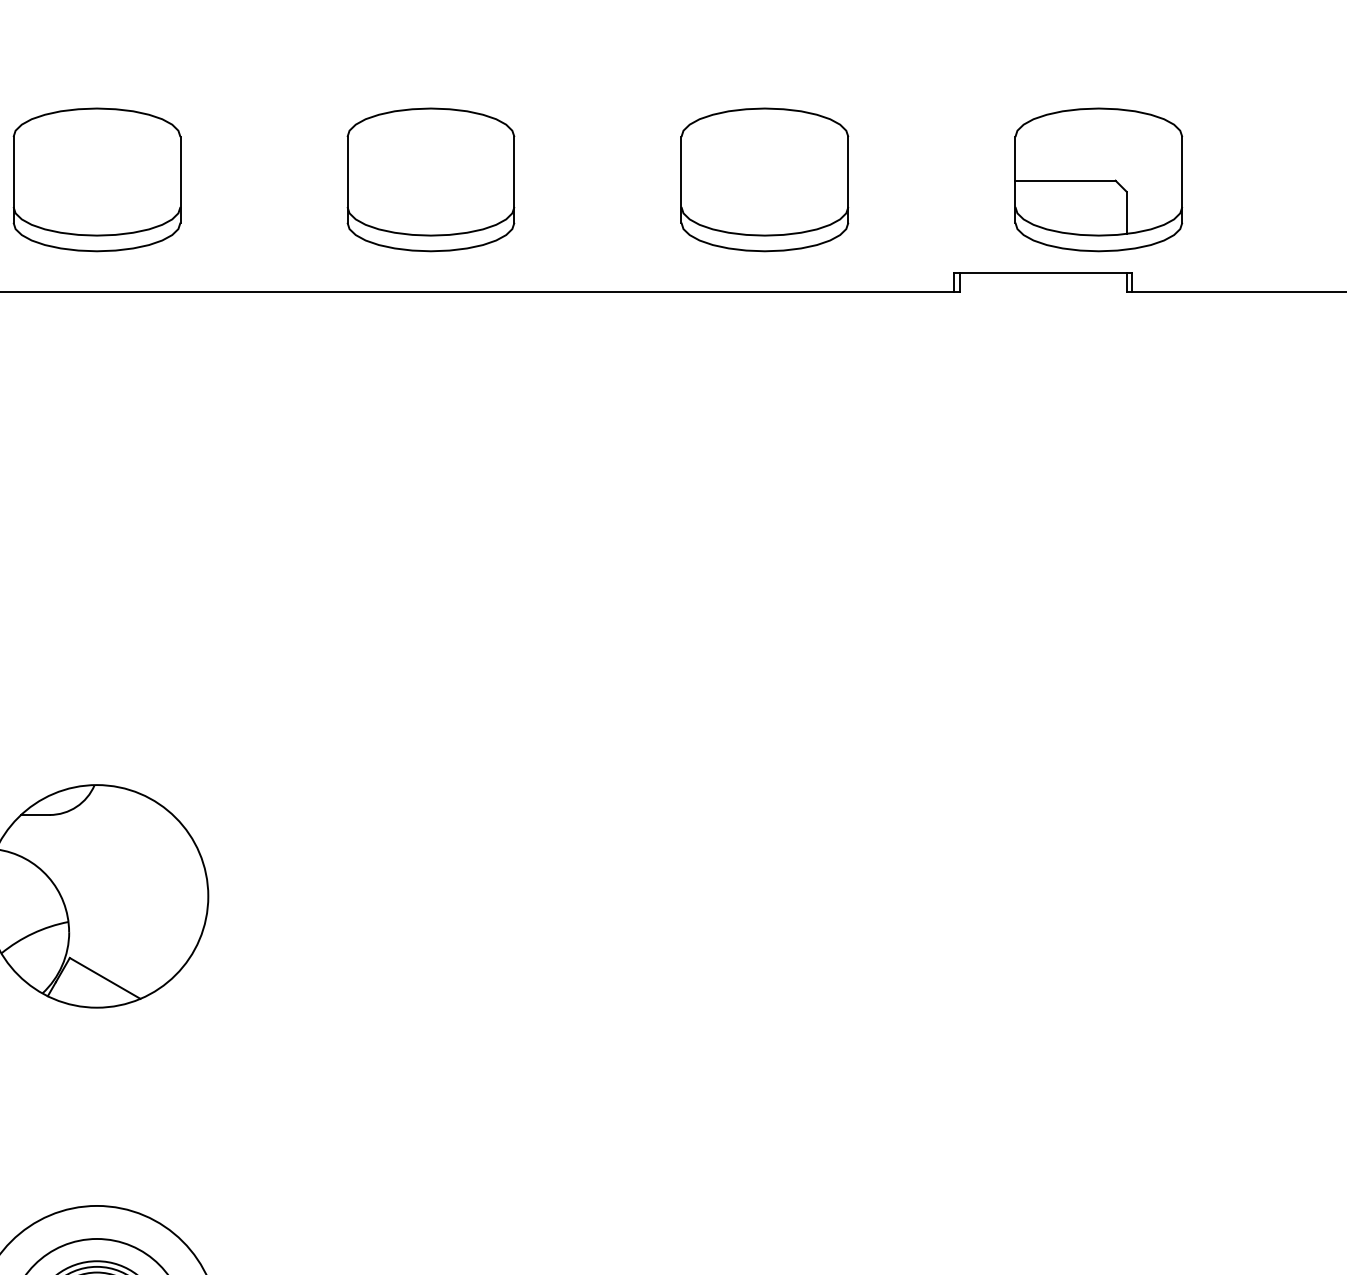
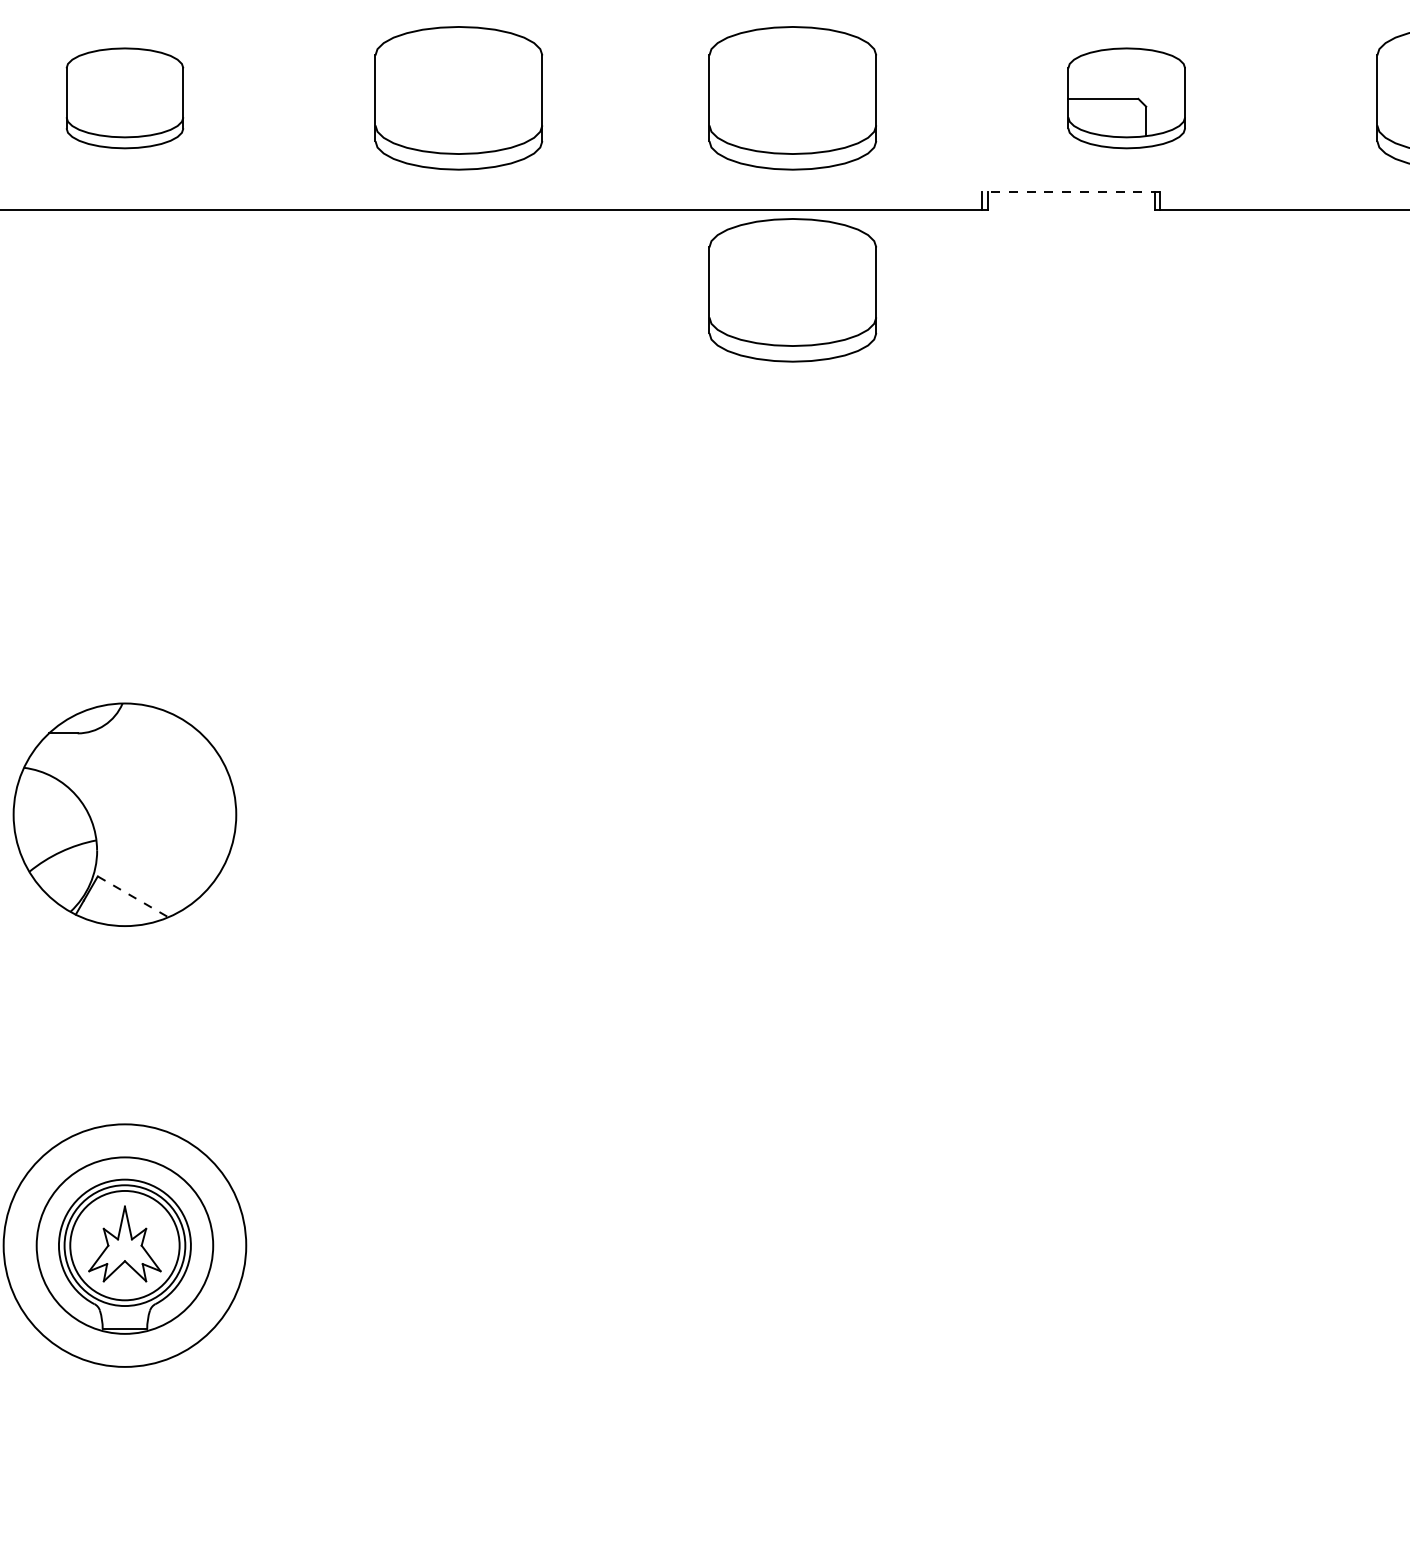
part: (96, 180) -> (124, 98), size x0.7
part: (1098, 180) -> (1126, 98), size x0.7
line: (1042, 273) -> (1070, 191), solid -> dashed
part: (764, 372) -> (792, 290), added
line: (105, 978) -> (133, 896), solid -> dashed

